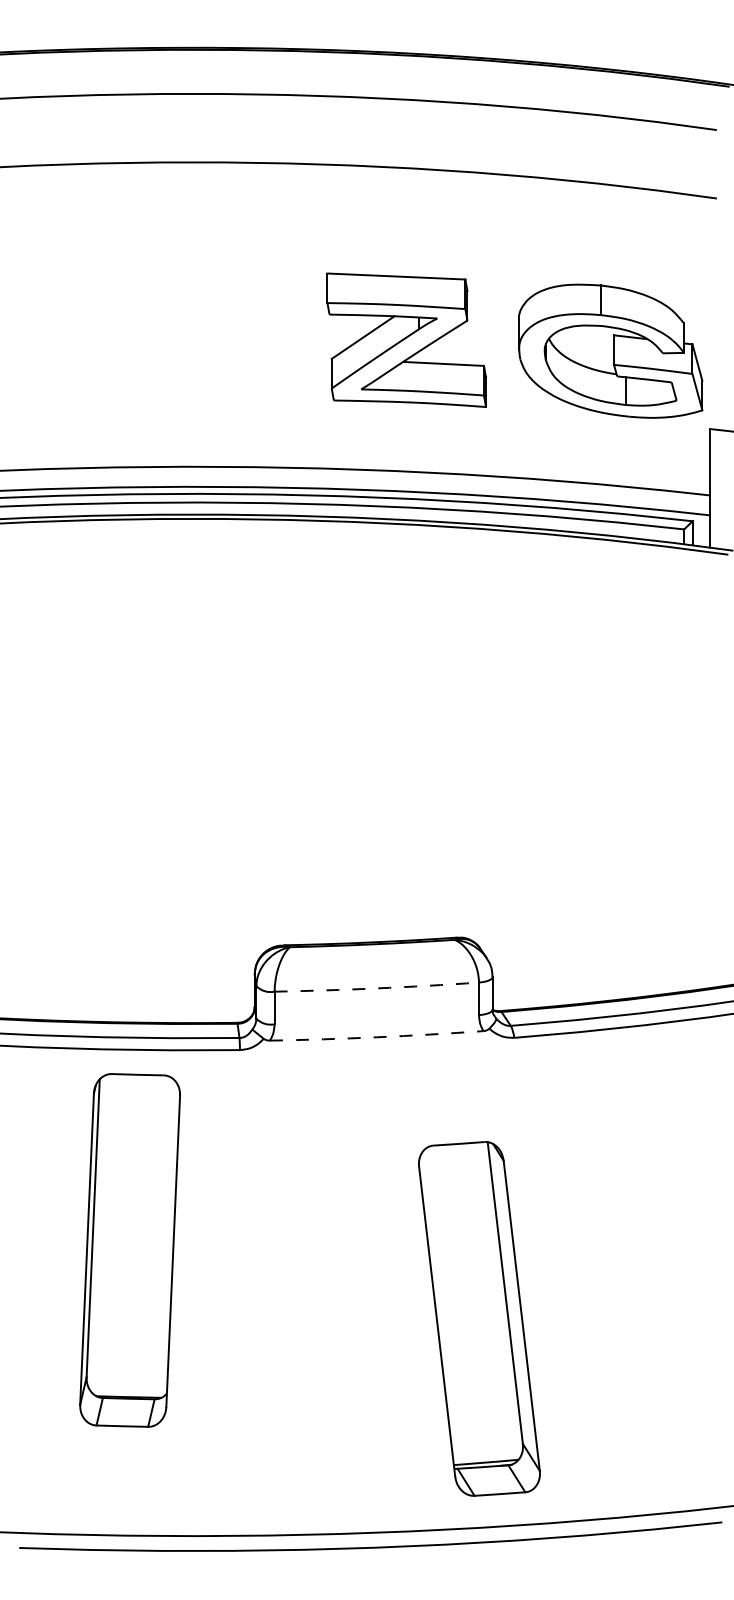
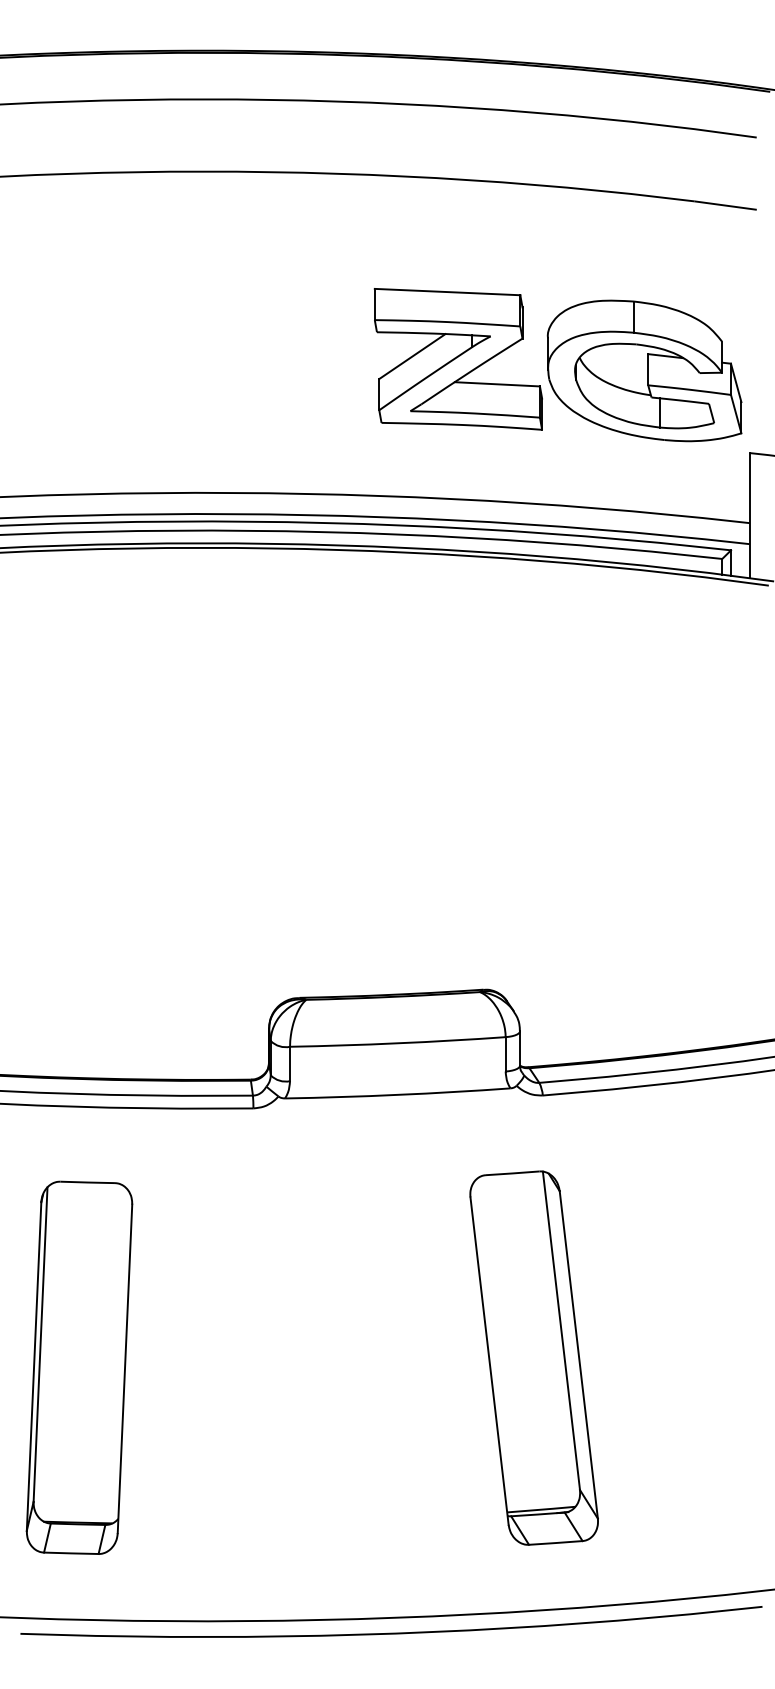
part: (405, 340) -> (457, 359), moved
arc: (376, 988) -> (397, 1043), dashed -> solid
arc: (376, 1036) -> (397, 1094), dashed -> solid
part: (130, 1250) -> (79, 1367), moved
part: (478, 1318) -> (533, 1357), moved

